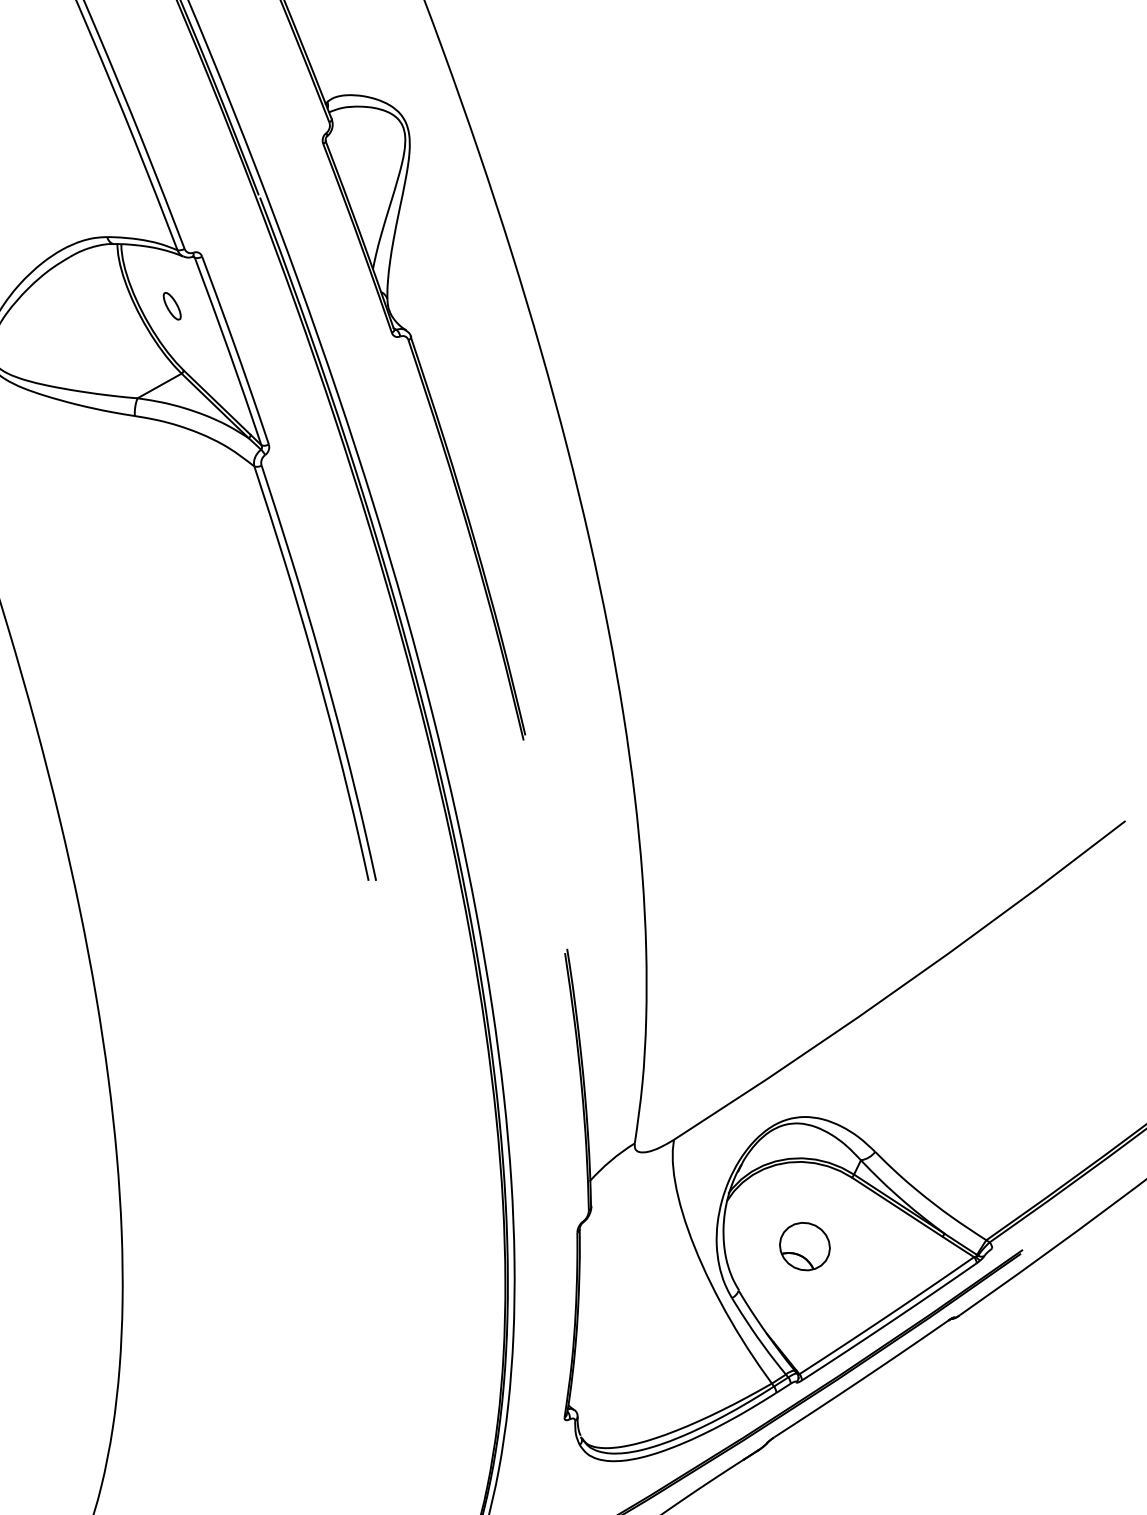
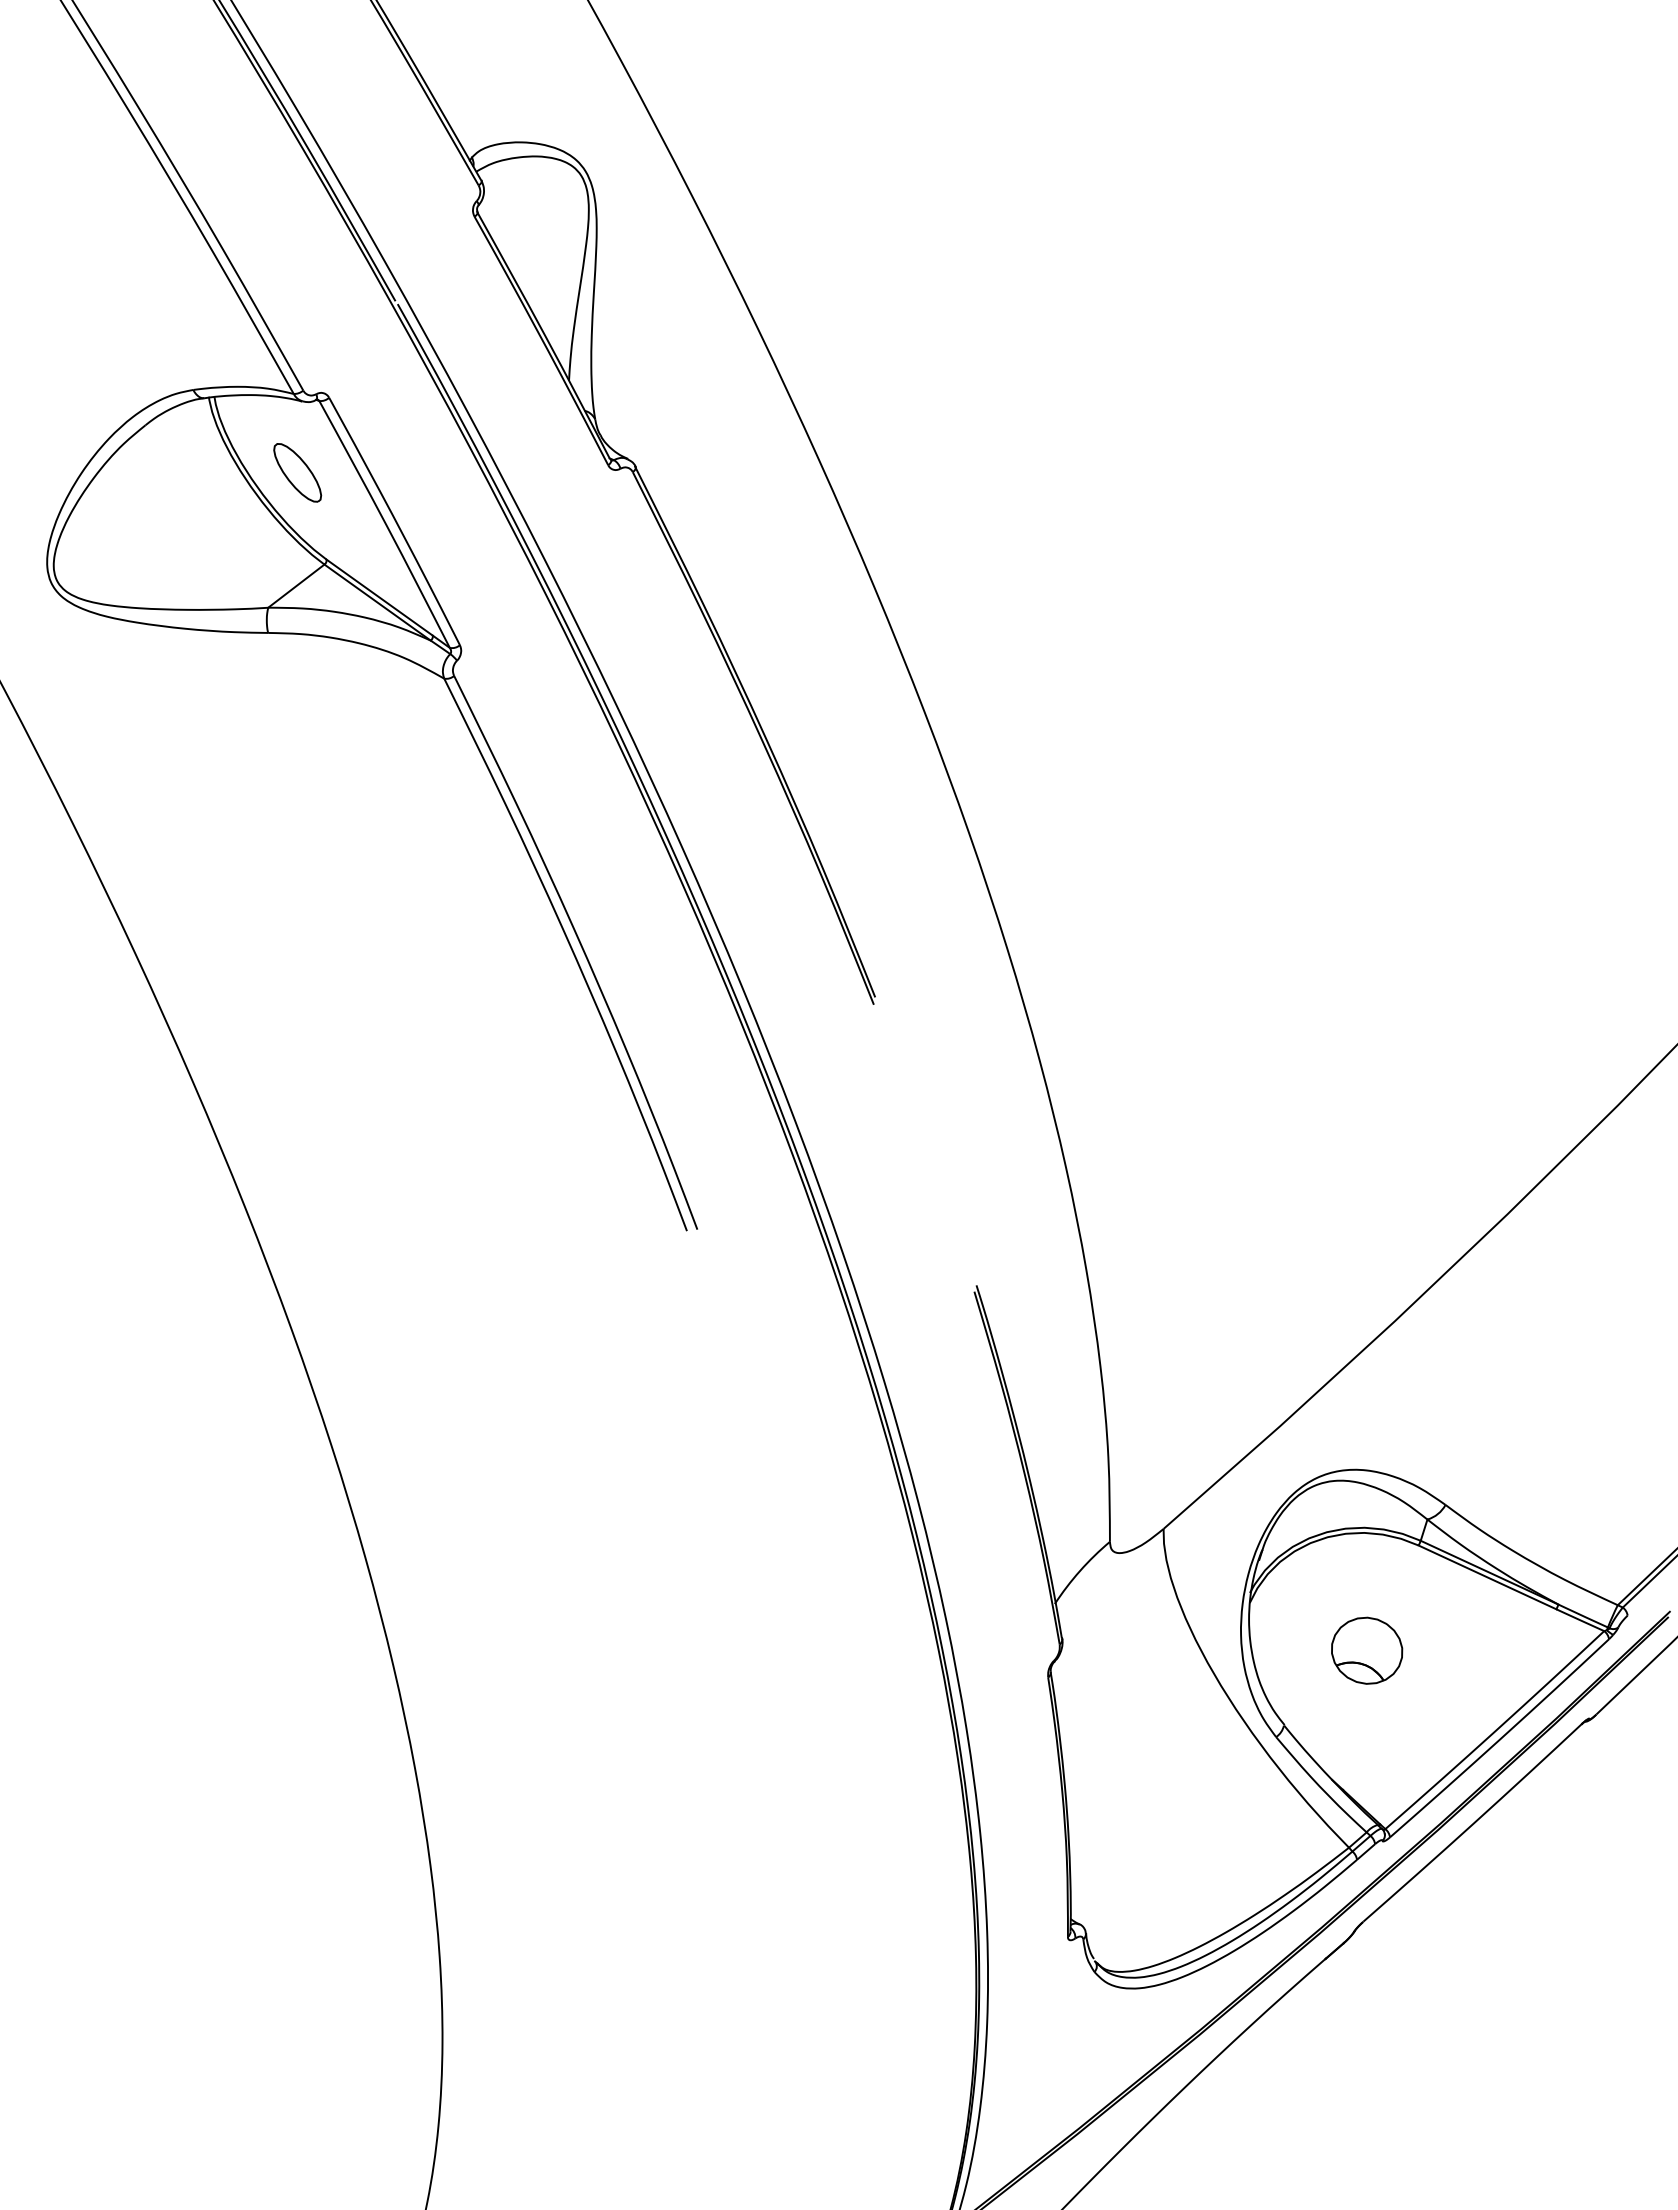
part: (172, 305) -> (297, 472), size x1.67

